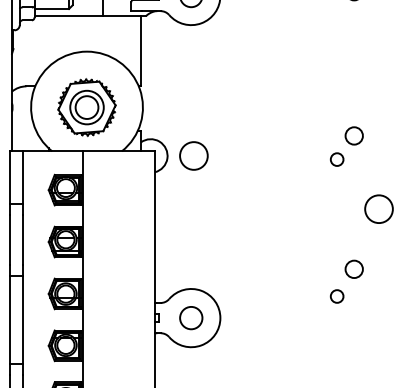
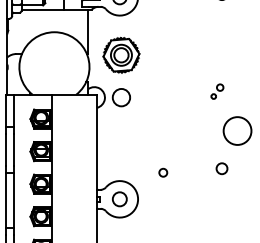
part: (87, 106) -> (121, 54), moved
part: (347, 146) -> (217, 91), size x0.6
circle: (378, 208) -> (237, 130), size x1.6
circle: (337, 296) -> (163, 172), moved

